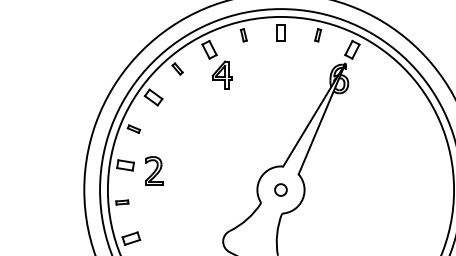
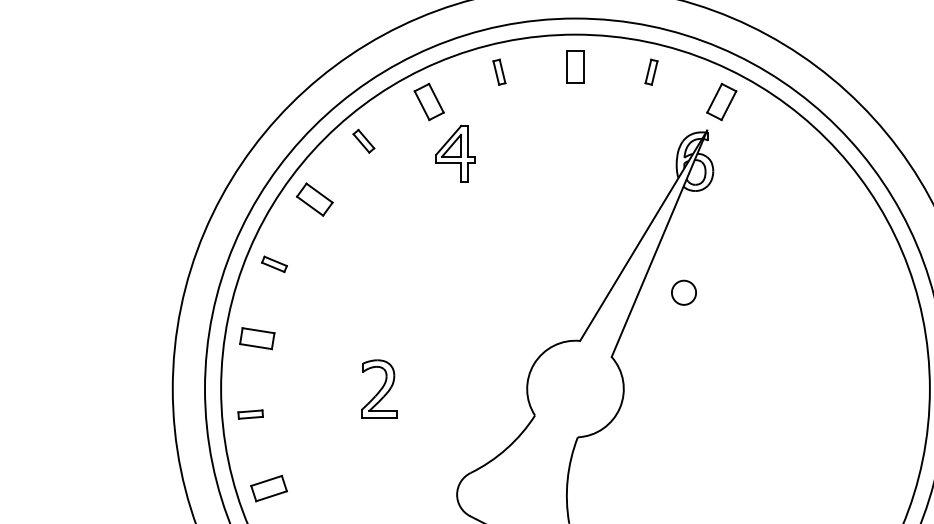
part: (154, 170) -> (379, 387), moved
circle: (280, 189) -> (683, 291), moved

